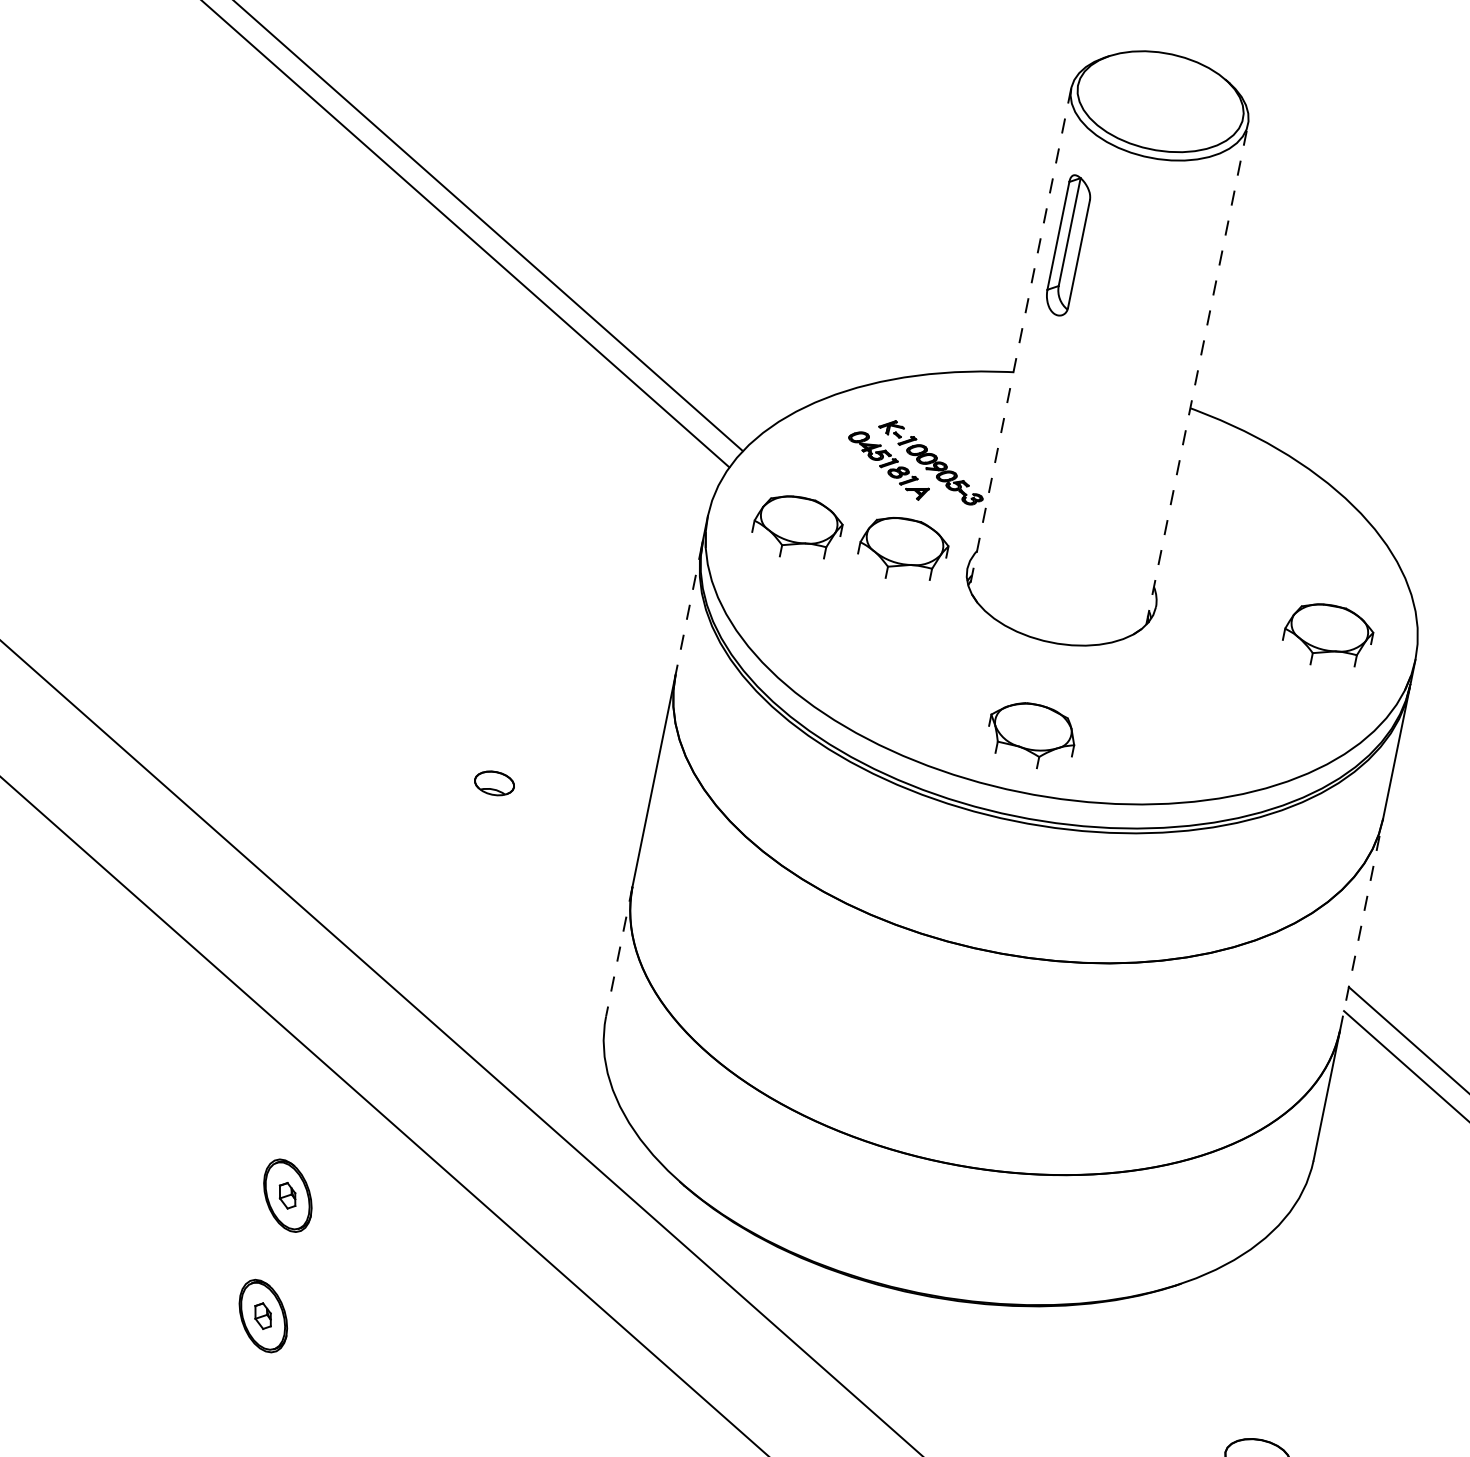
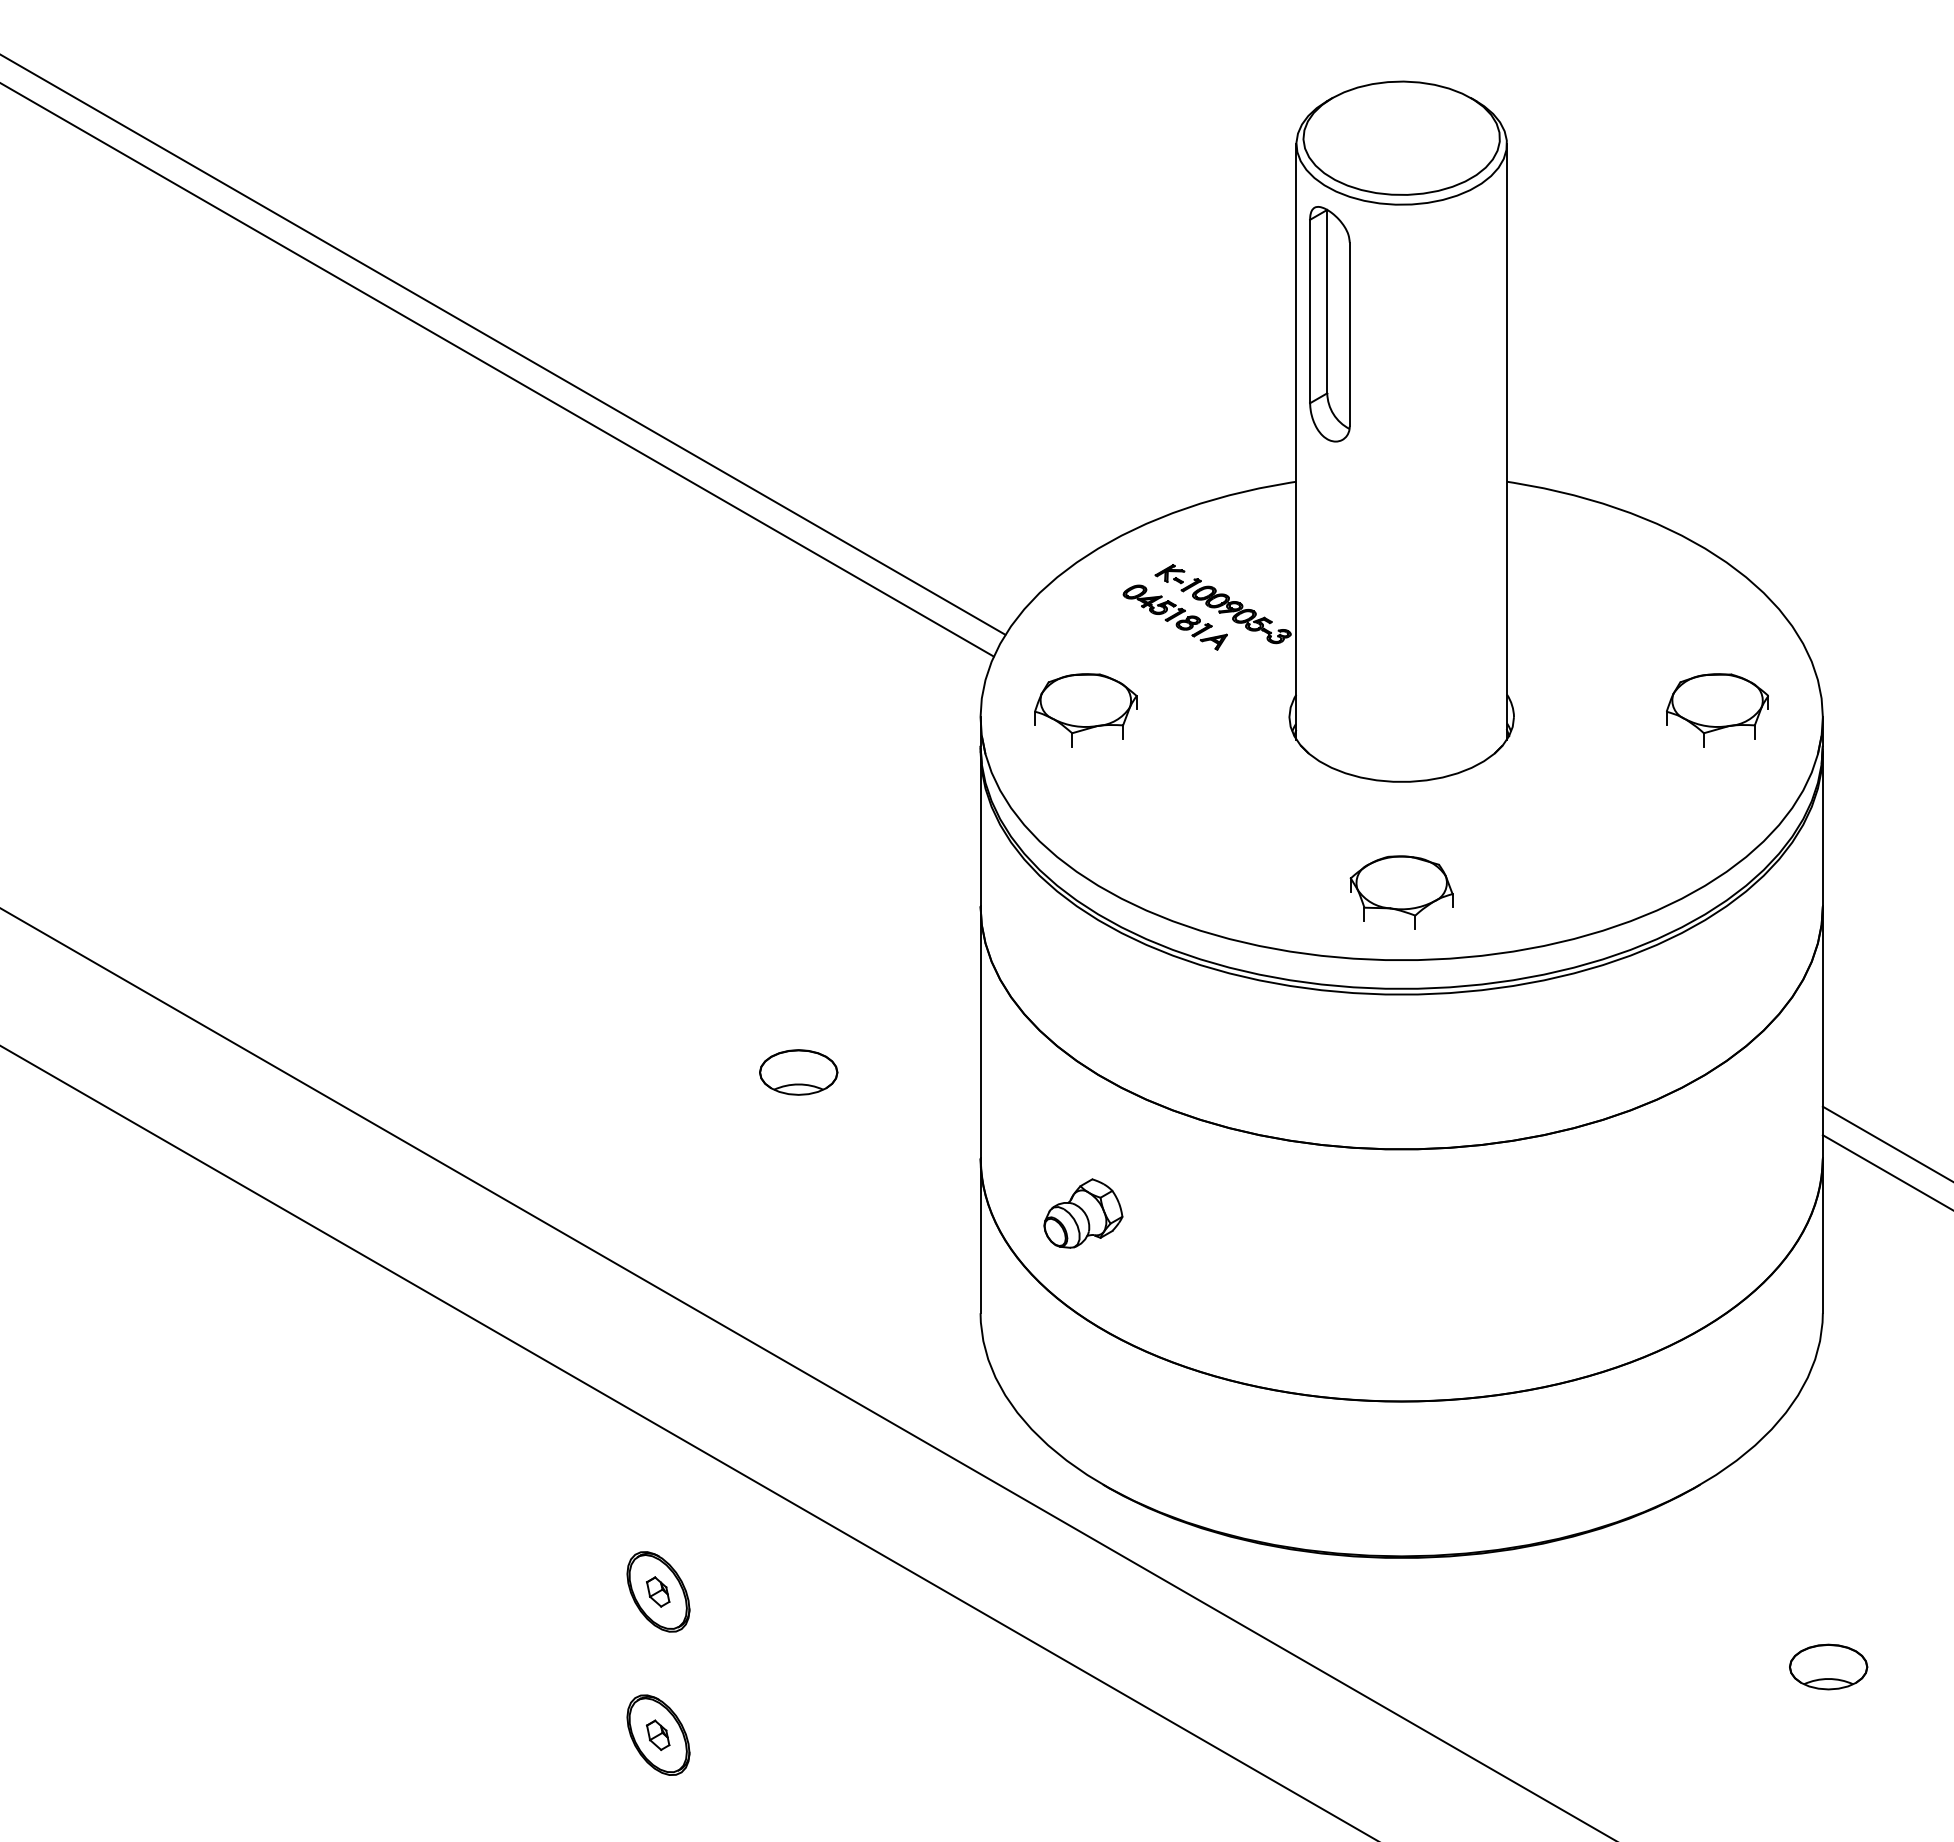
part: (1068, 245) -> (1329, 324), size x1.43
line: (1020, 338) -> (1296, 441), dashed -> solid
line: (1196, 374) -> (1506, 441), dashed -> solid
part: (903, 549) -> (1211, 710), removed
line: (688, 610) -> (980, 829), dashed -> solid
part: (494, 783) -> (798, 1072), size x1.67
line: (1361, 923) -> (1822, 1031), dashed -> solid
part: (709, 950) -> (1083, 1213), added
line: (619, 952) -> (980, 1236), dashed -> solid

